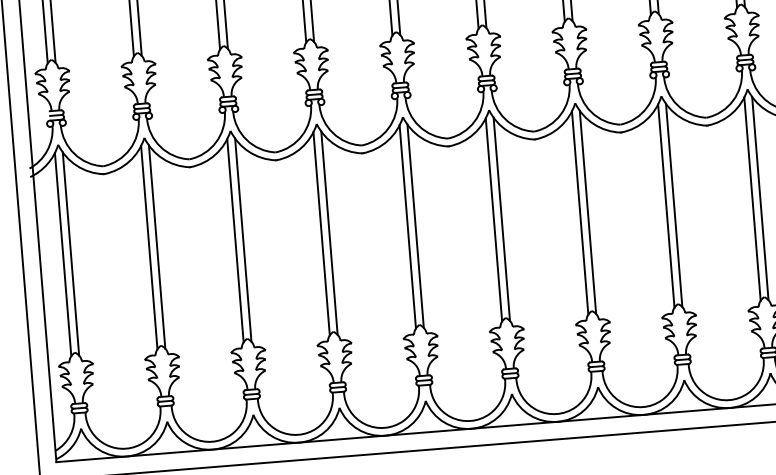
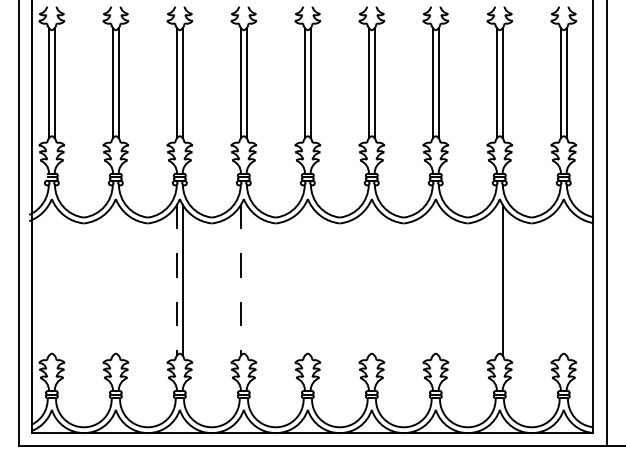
line: (759, 197) -> (566, 279), removed
line: (751, 198) -> (560, 279), removed
line: (665, 204) -> (496, 279), removed
line: (579, 211) -> (432, 279), removed
line: (587, 211) -> (438, 279), removed
line: (493, 218) -> (368, 279), removed
line: (501, 218) -> (374, 279), removed
line: (407, 225) -> (304, 279), removed
line: (415, 225) -> (310, 279), removed
line: (329, 232) -> (246, 279), removed
line: (321, 234) -> (240, 280), solid -> dashed
line: (234, 240) -> (176, 280), solid -> dashed
line: (156, 245) -> (118, 279), removed
line: (148, 246) -> (112, 279), removed
line: (70, 252) -> (54, 279), removed
line: (62, 253) -> (48, 279), removed

